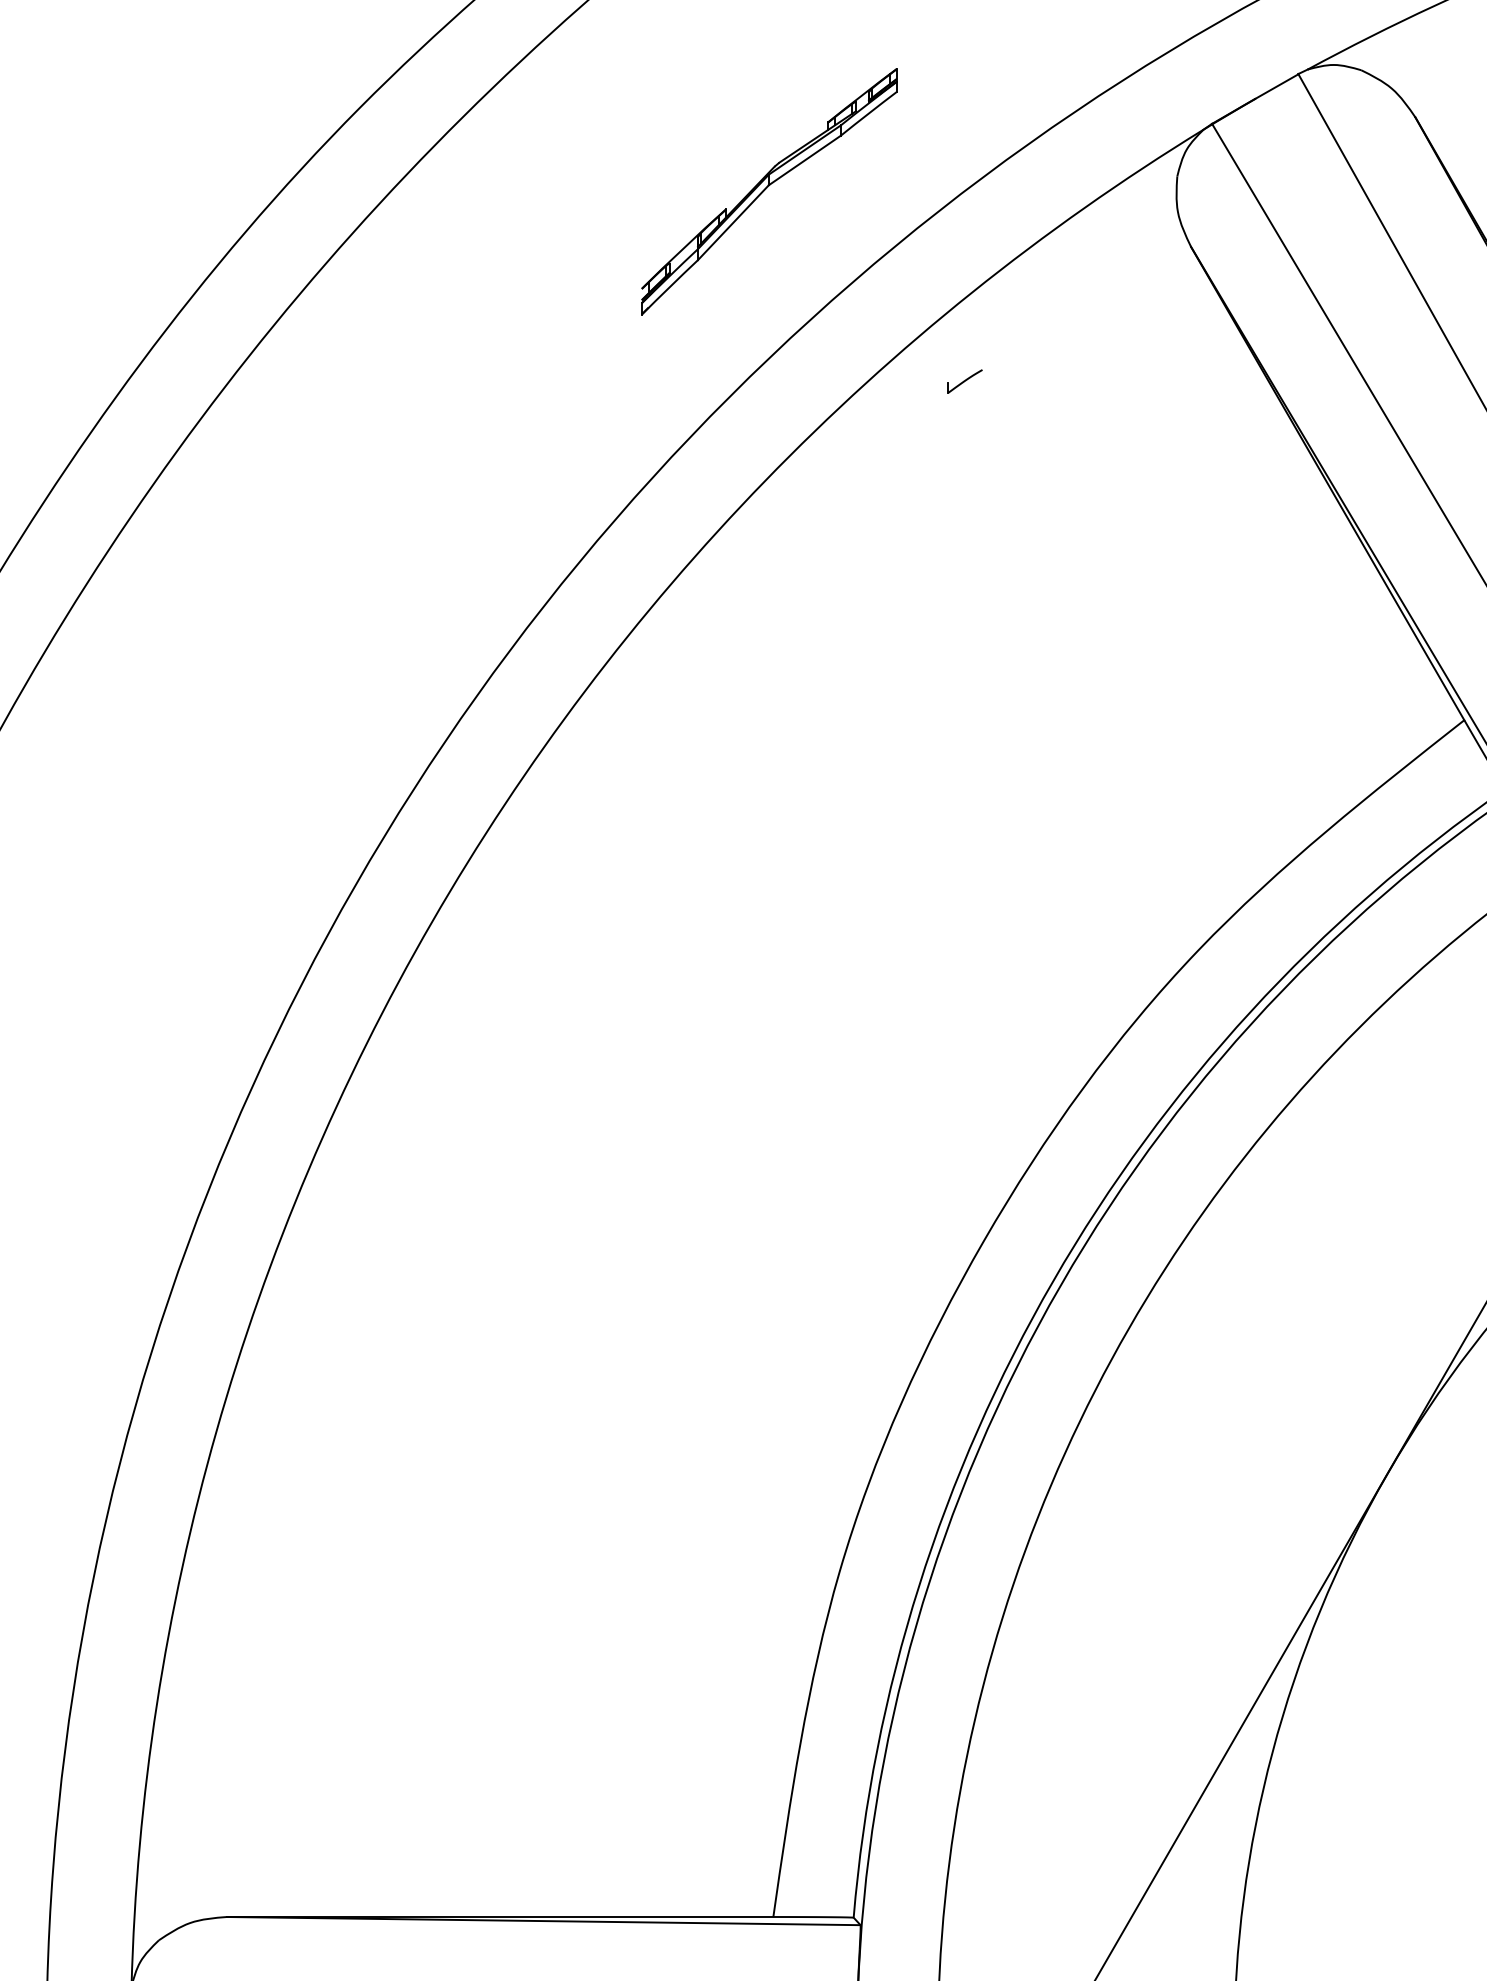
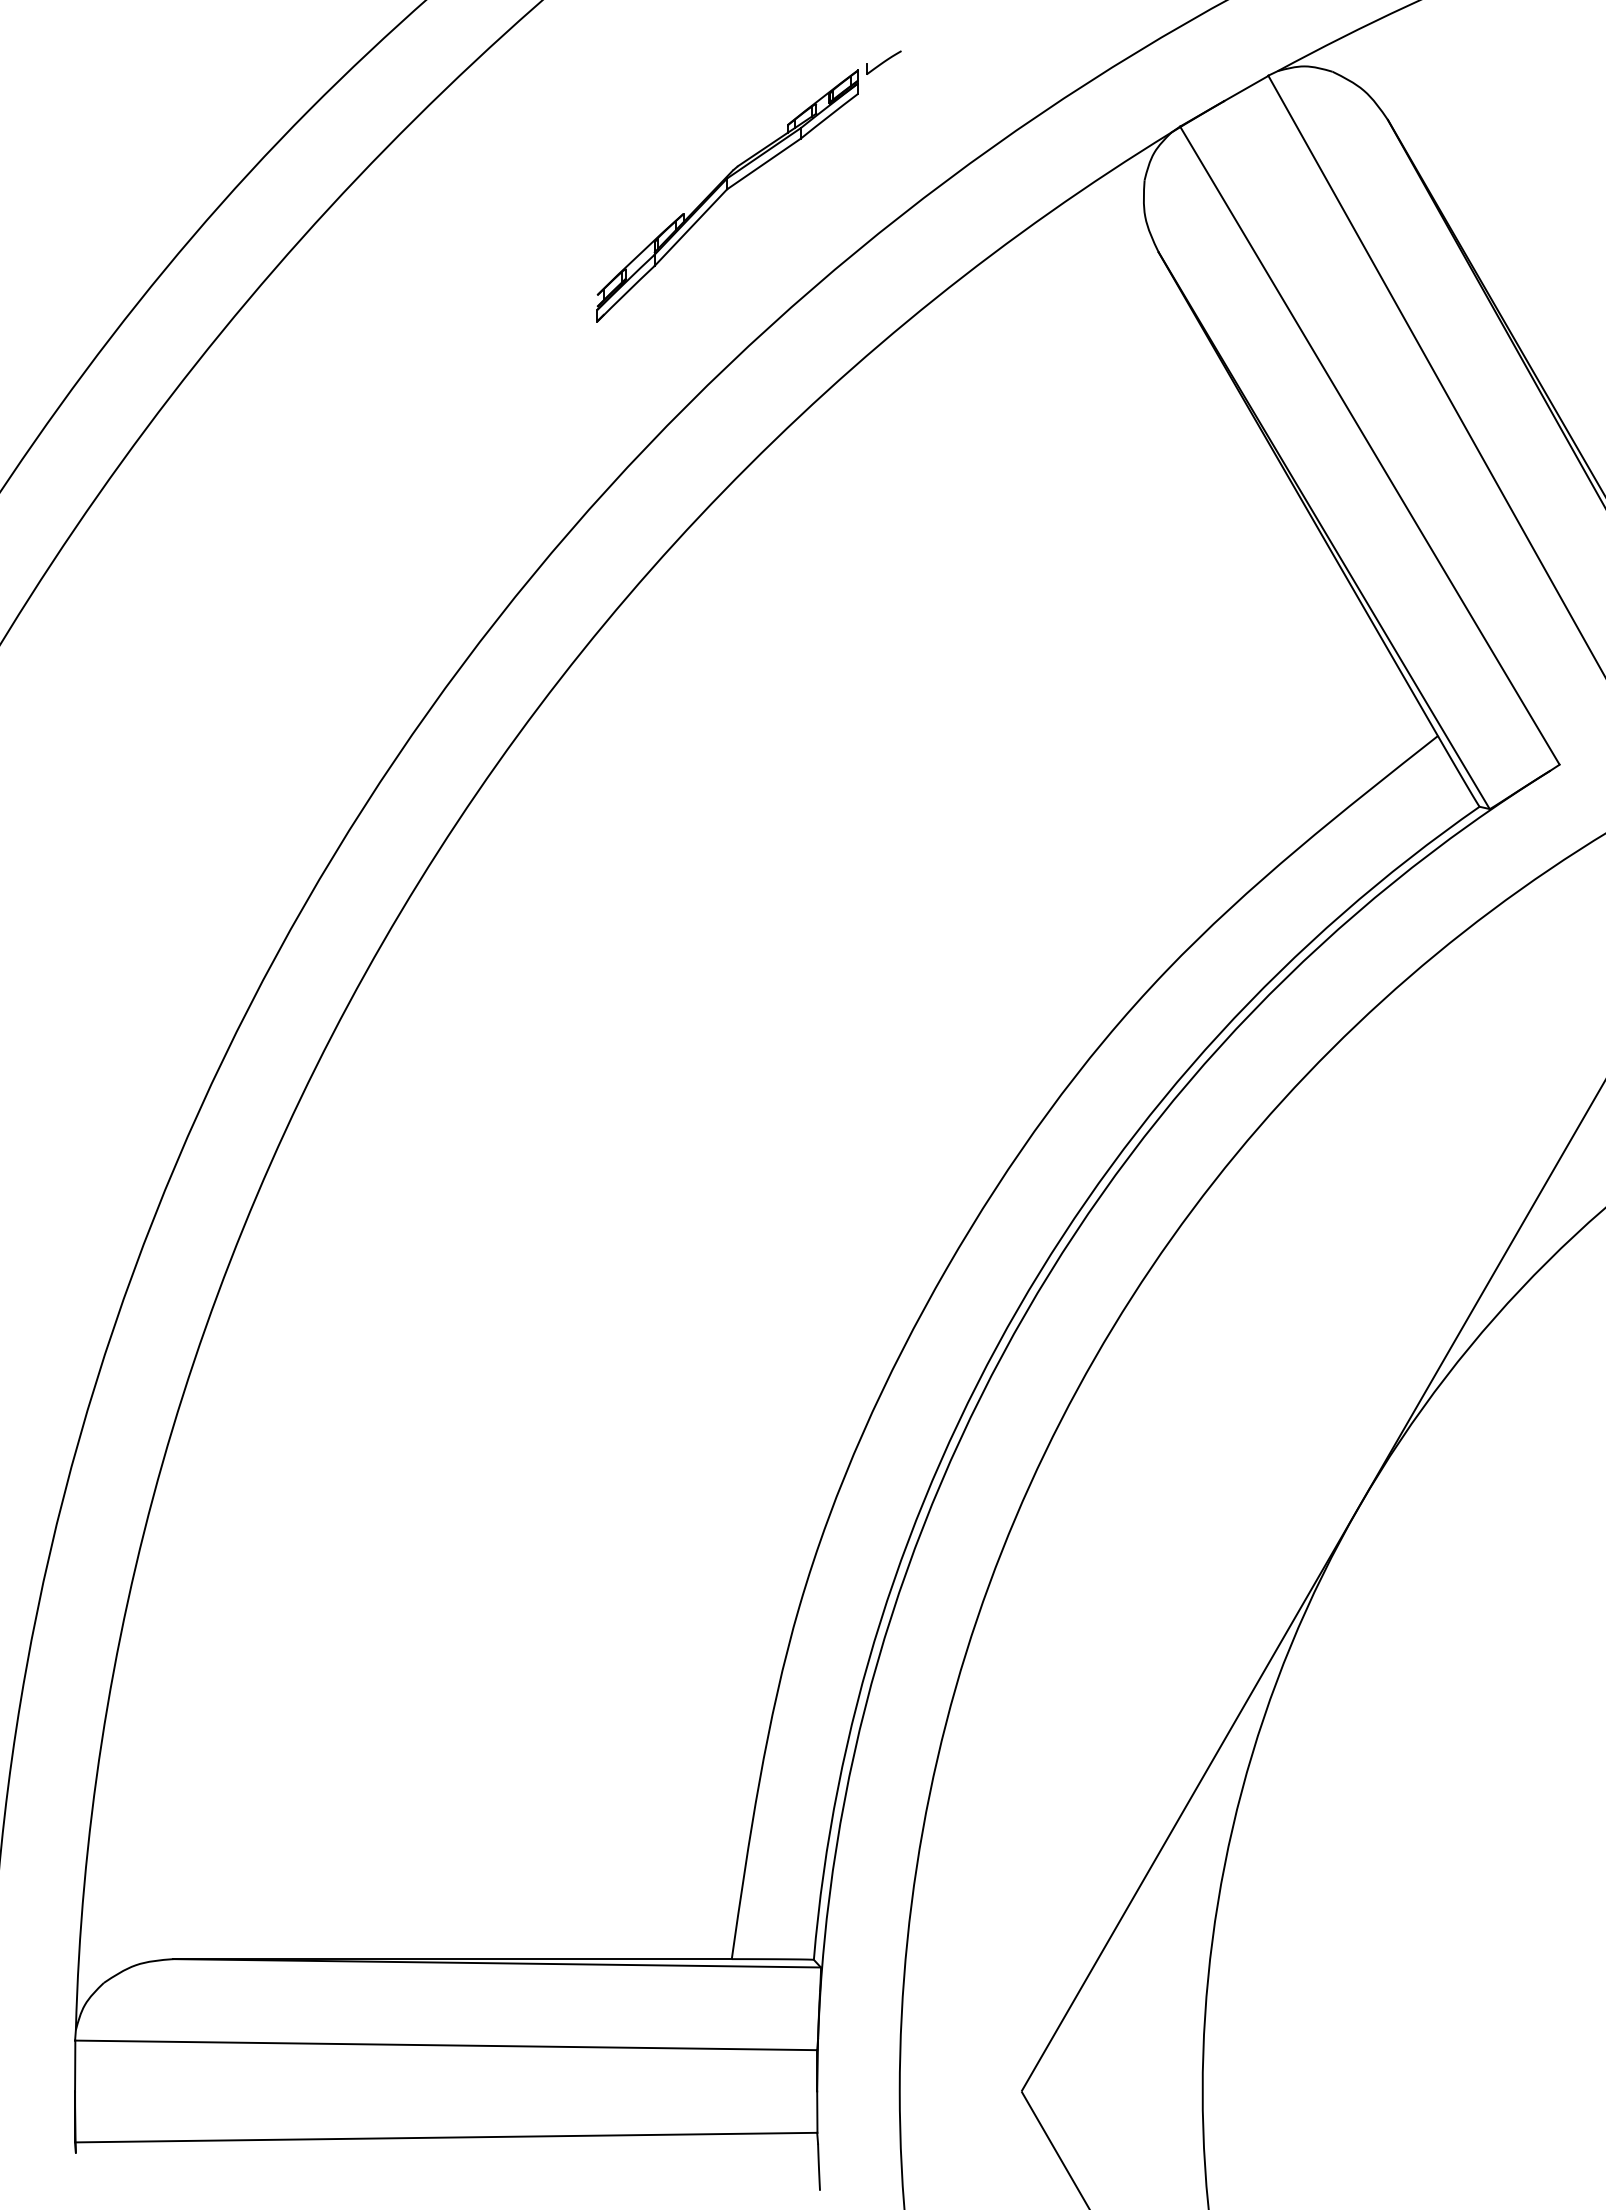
part: (964, 381) -> (883, 62), moved

